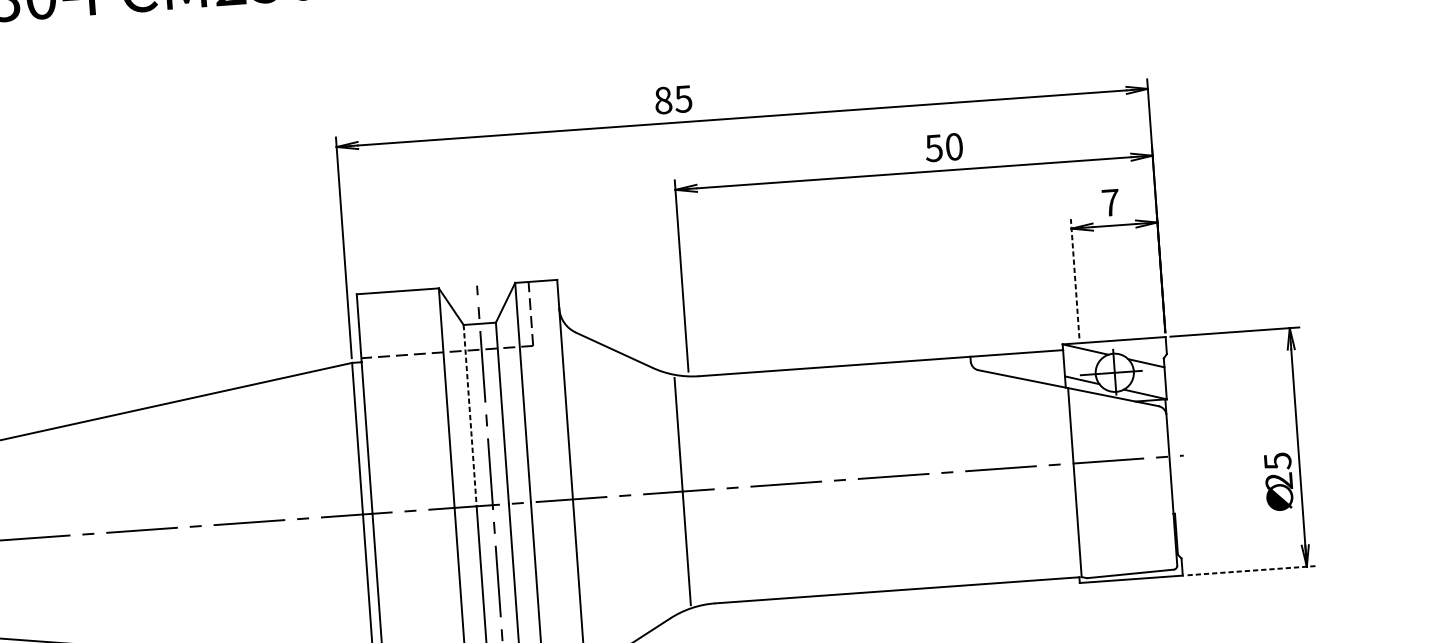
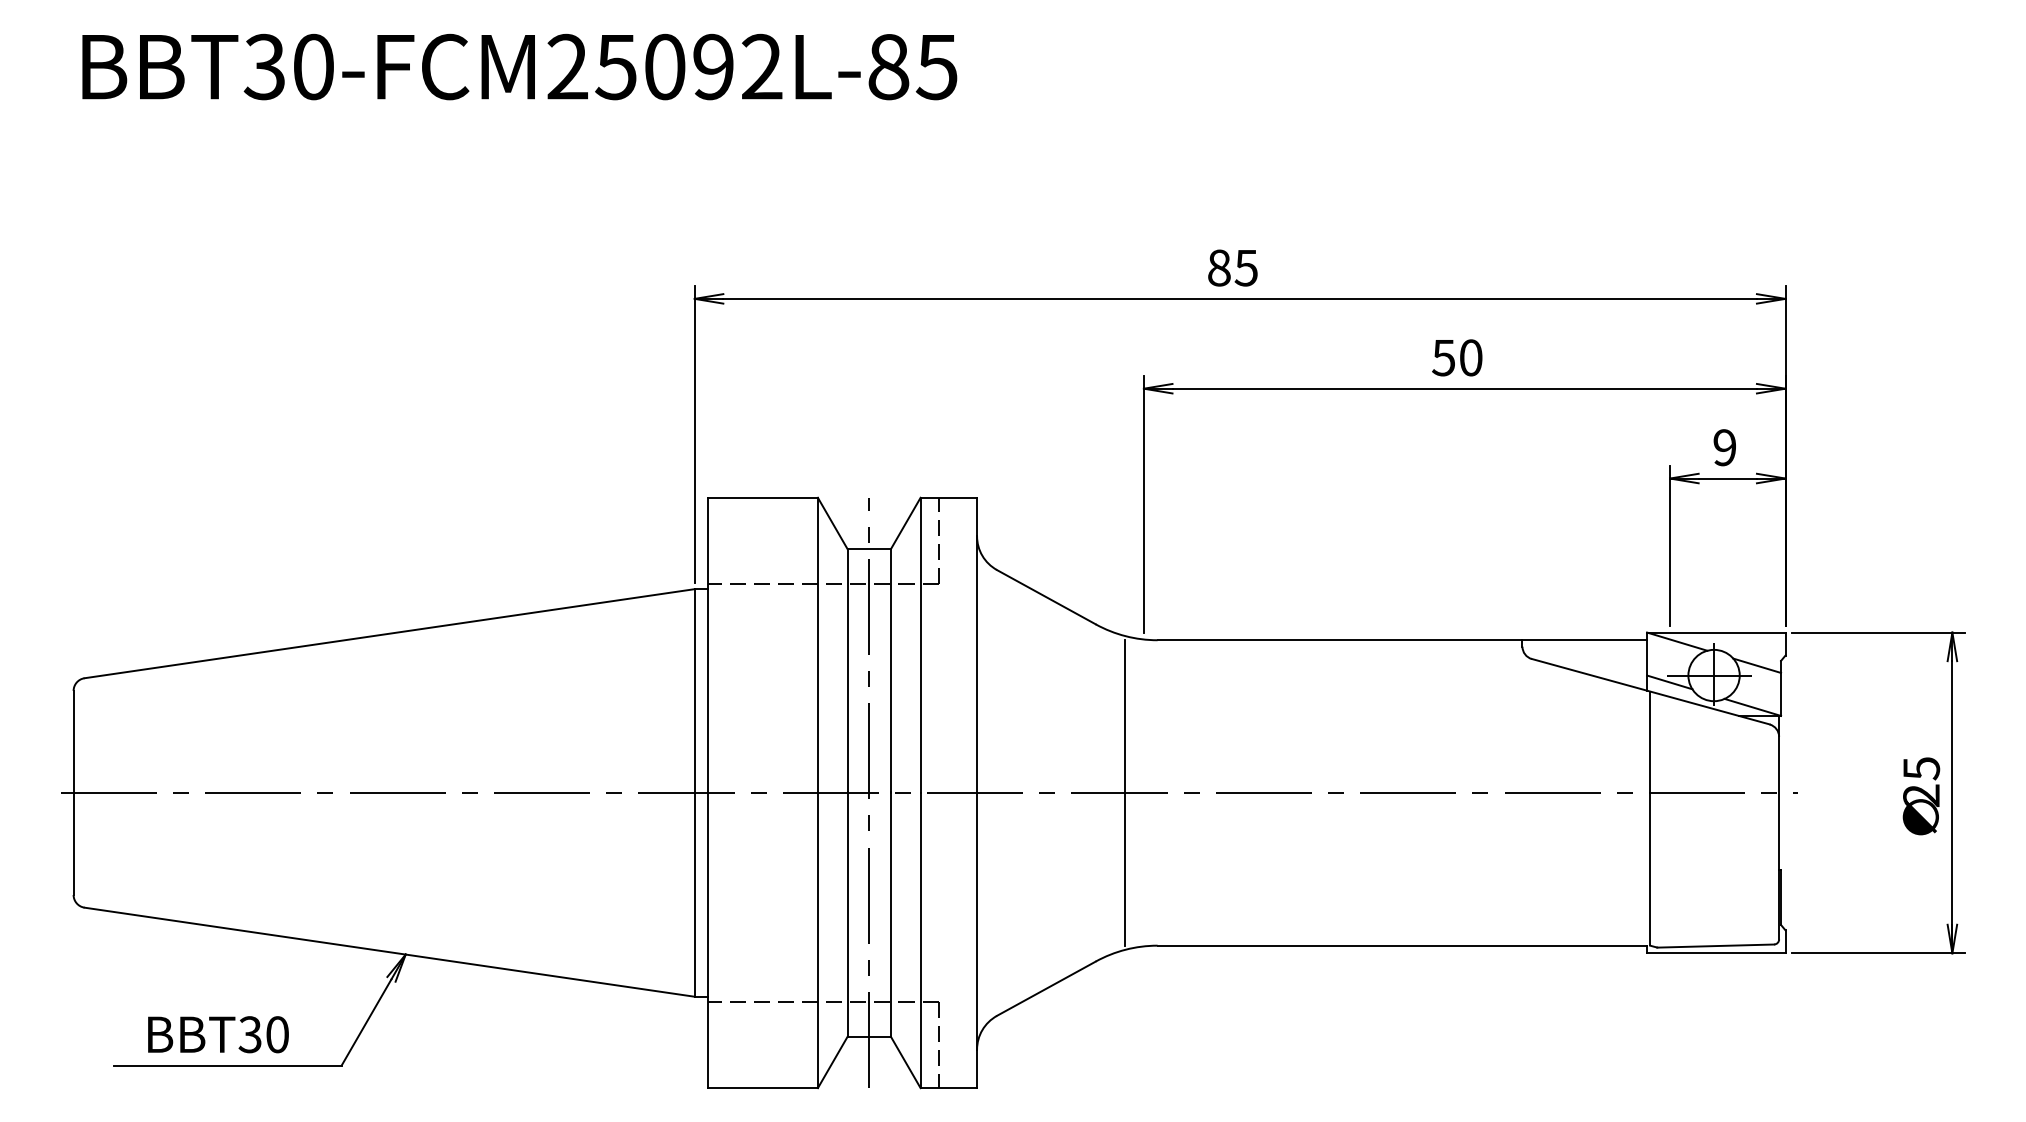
text: (673, 99) -> (1232, 267), moved
text: (944, 147) -> (1457, 357), moved
text: (1110, 202) -> (1724, 447), 7 -> 9
line: (1075, 278) -> (1670, 545), dashed -> solid
line: (470, 416) -> (847, 671), dashed -> solid
text: (1279, 482) -> (1921, 796), moved
line: (1251, 570) -> (1878, 953), dashed -> solid

